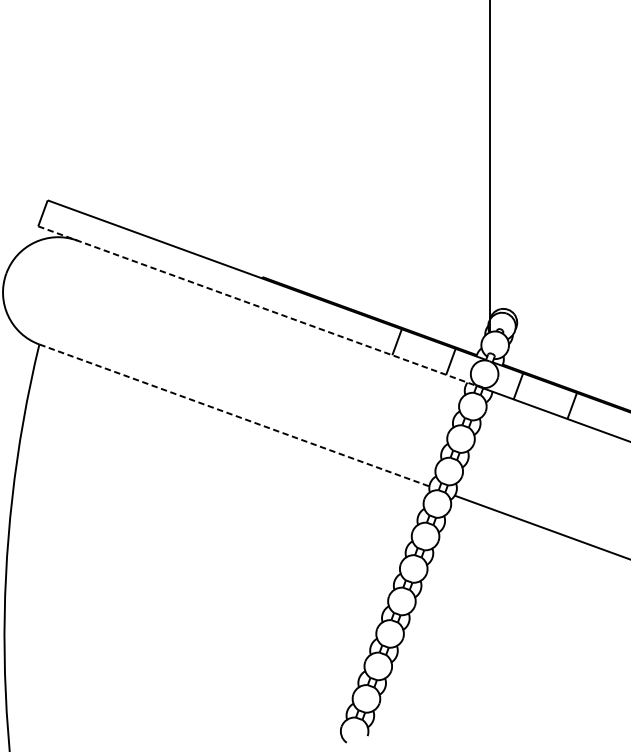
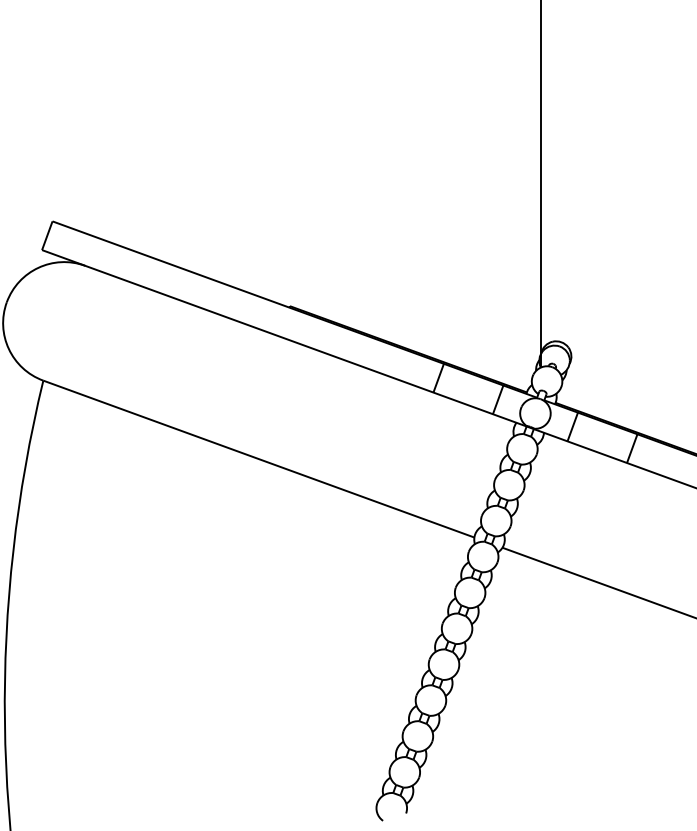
line: (257, 306) -> (284, 338), dashed -> solid
line: (234, 415) -> (259, 459), dashed -> solid

